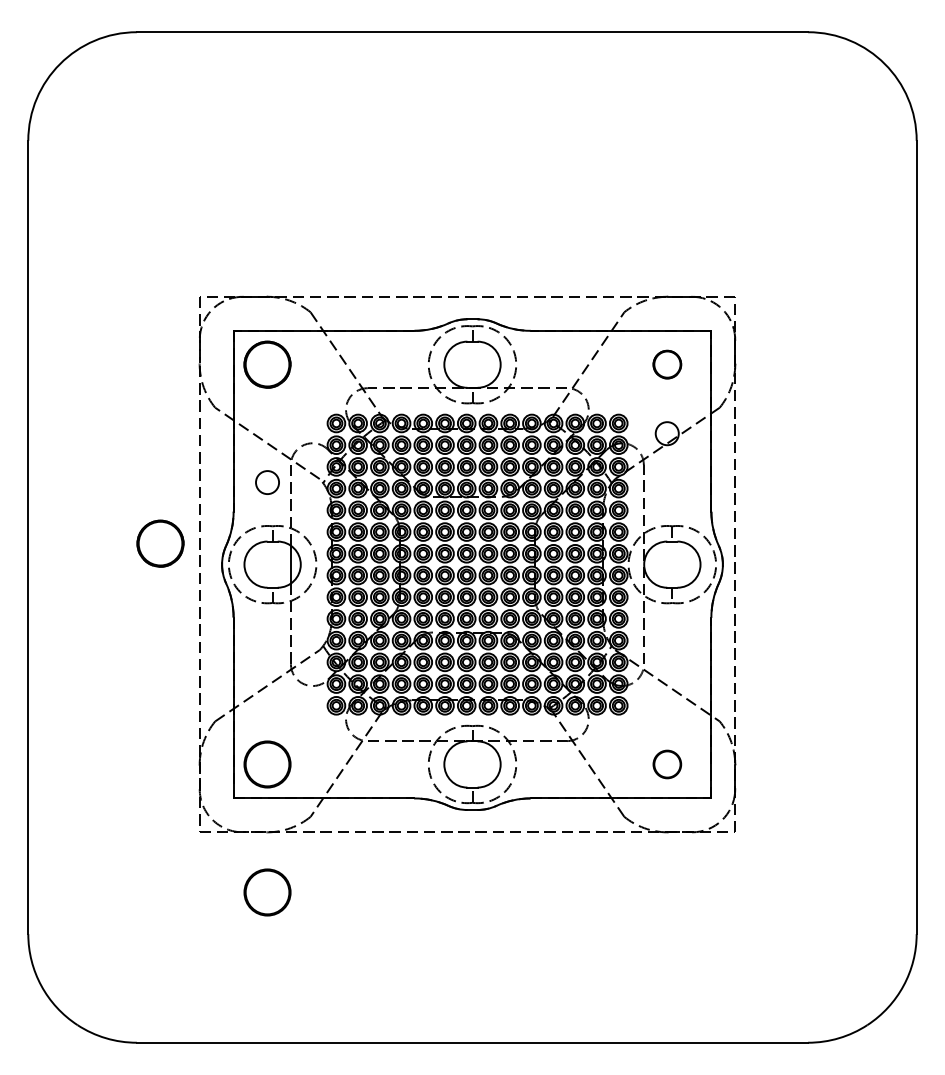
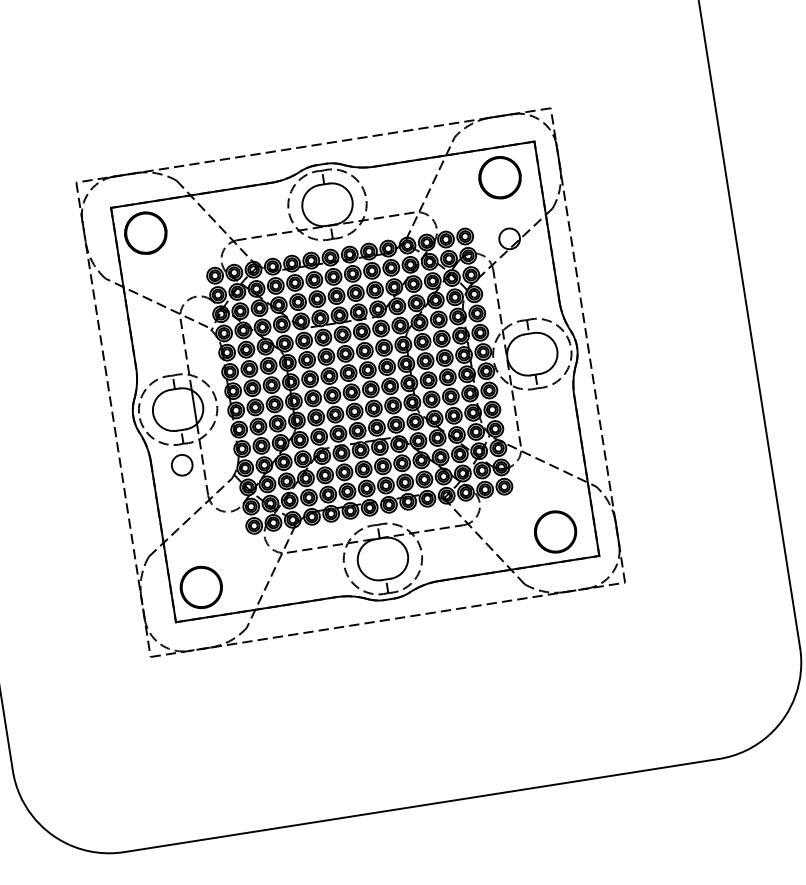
circle: (667, 364) -> (500, 177), size x1.67
circle: (267, 482) -> (182, 465), moved
circle: (160, 543) -> (75, 406), removed
circle: (667, 764) -> (555, 531), size x1.67
circle: (267, 892) -> (219, 700), removed

